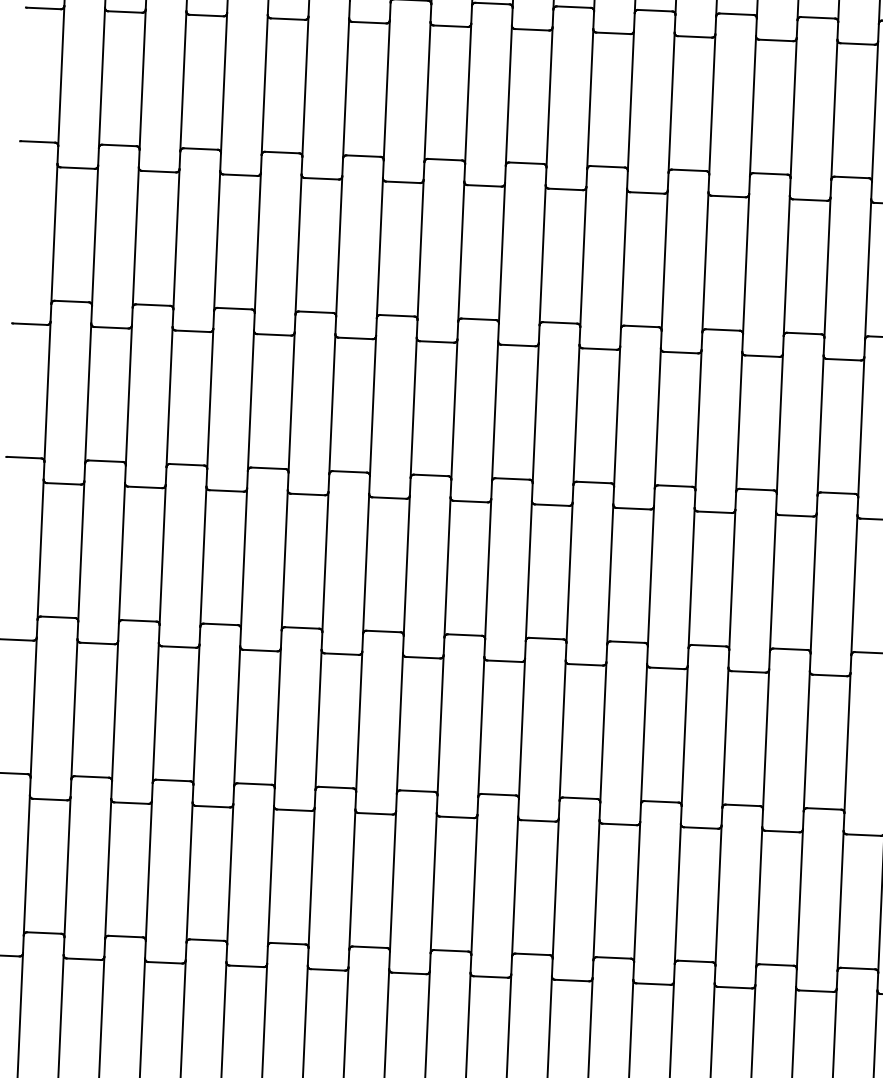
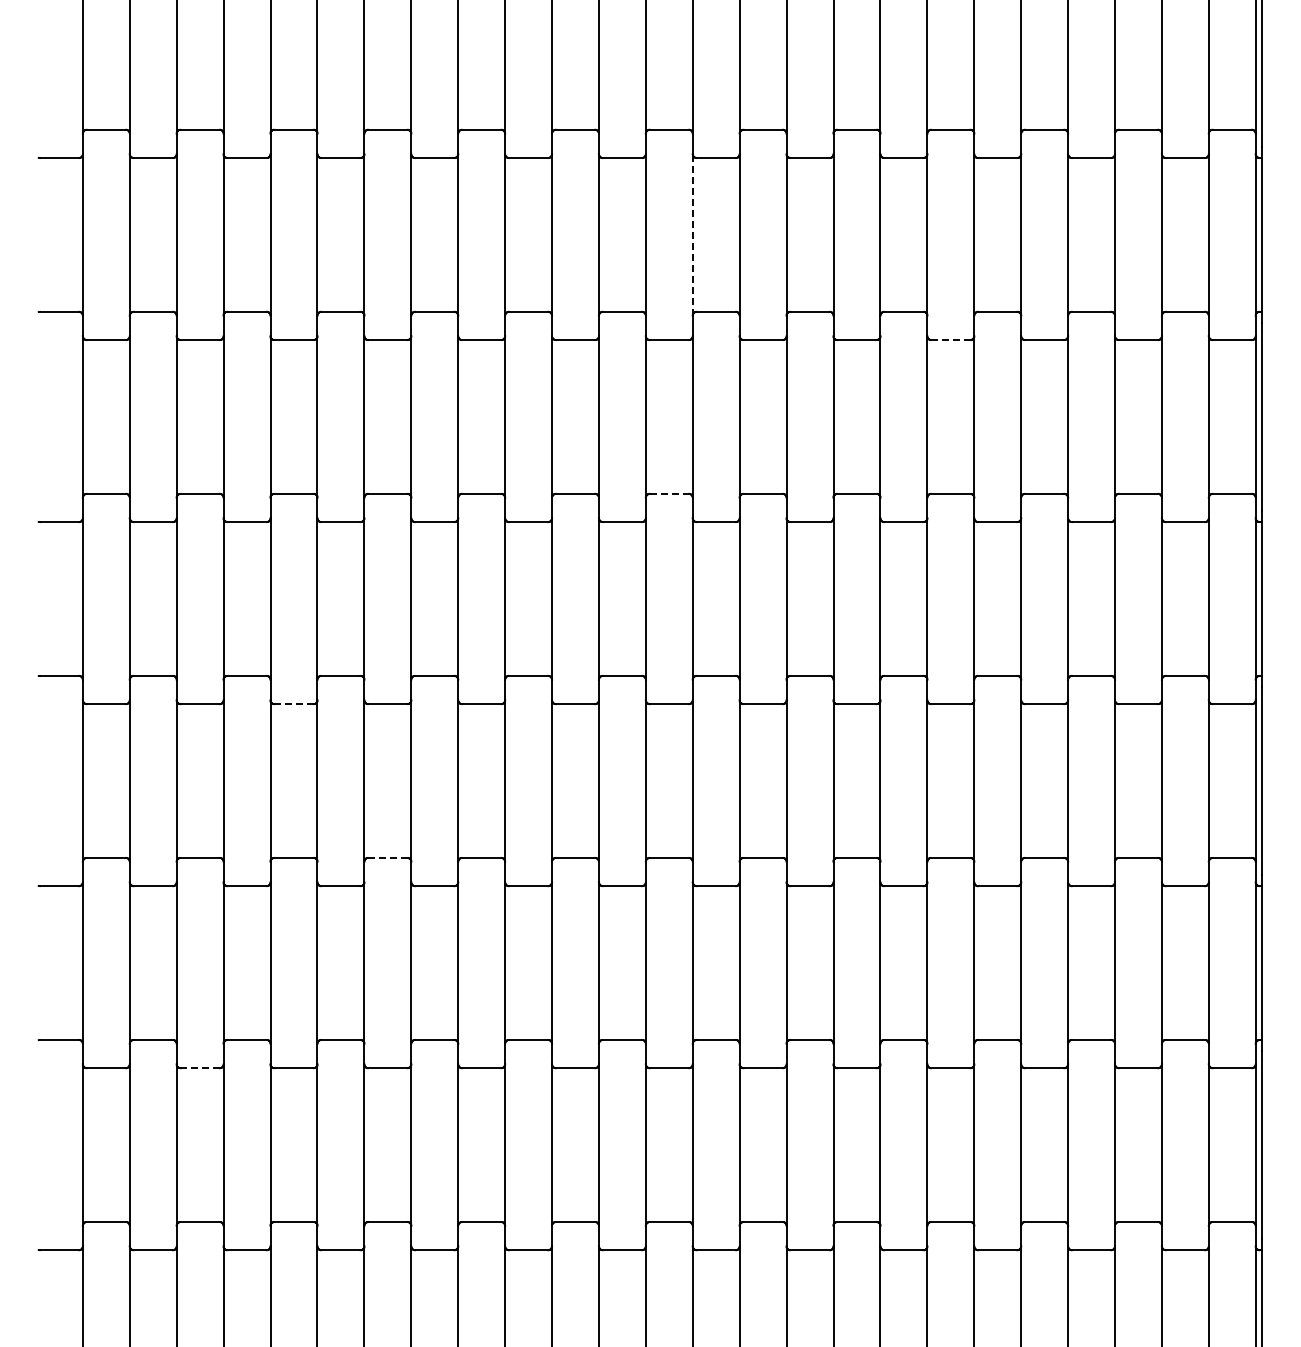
line: (590, 98) -> (692, 234), solid -> dashed
line: (809, 200) -> (950, 340), solid -> dashed
line: (560, 322) -> (669, 493), solid -> dashed
line: (227, 491) -> (294, 704), solid -> dashed
line: (301, 627) -> (387, 857), solid -> dashed
line: (131, 803) -> (200, 1068), solid -> dashed

